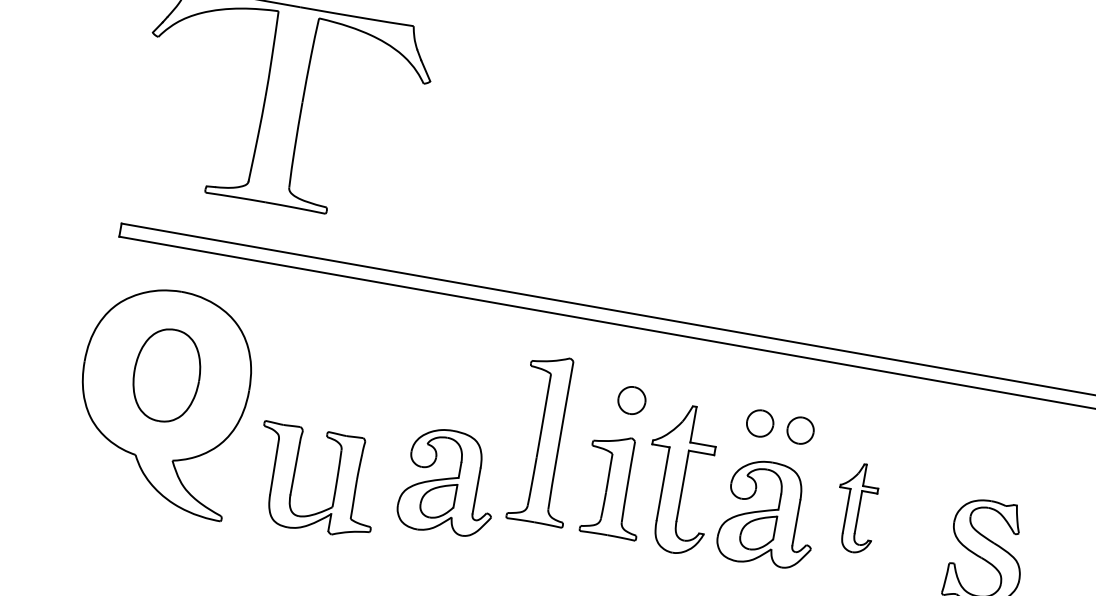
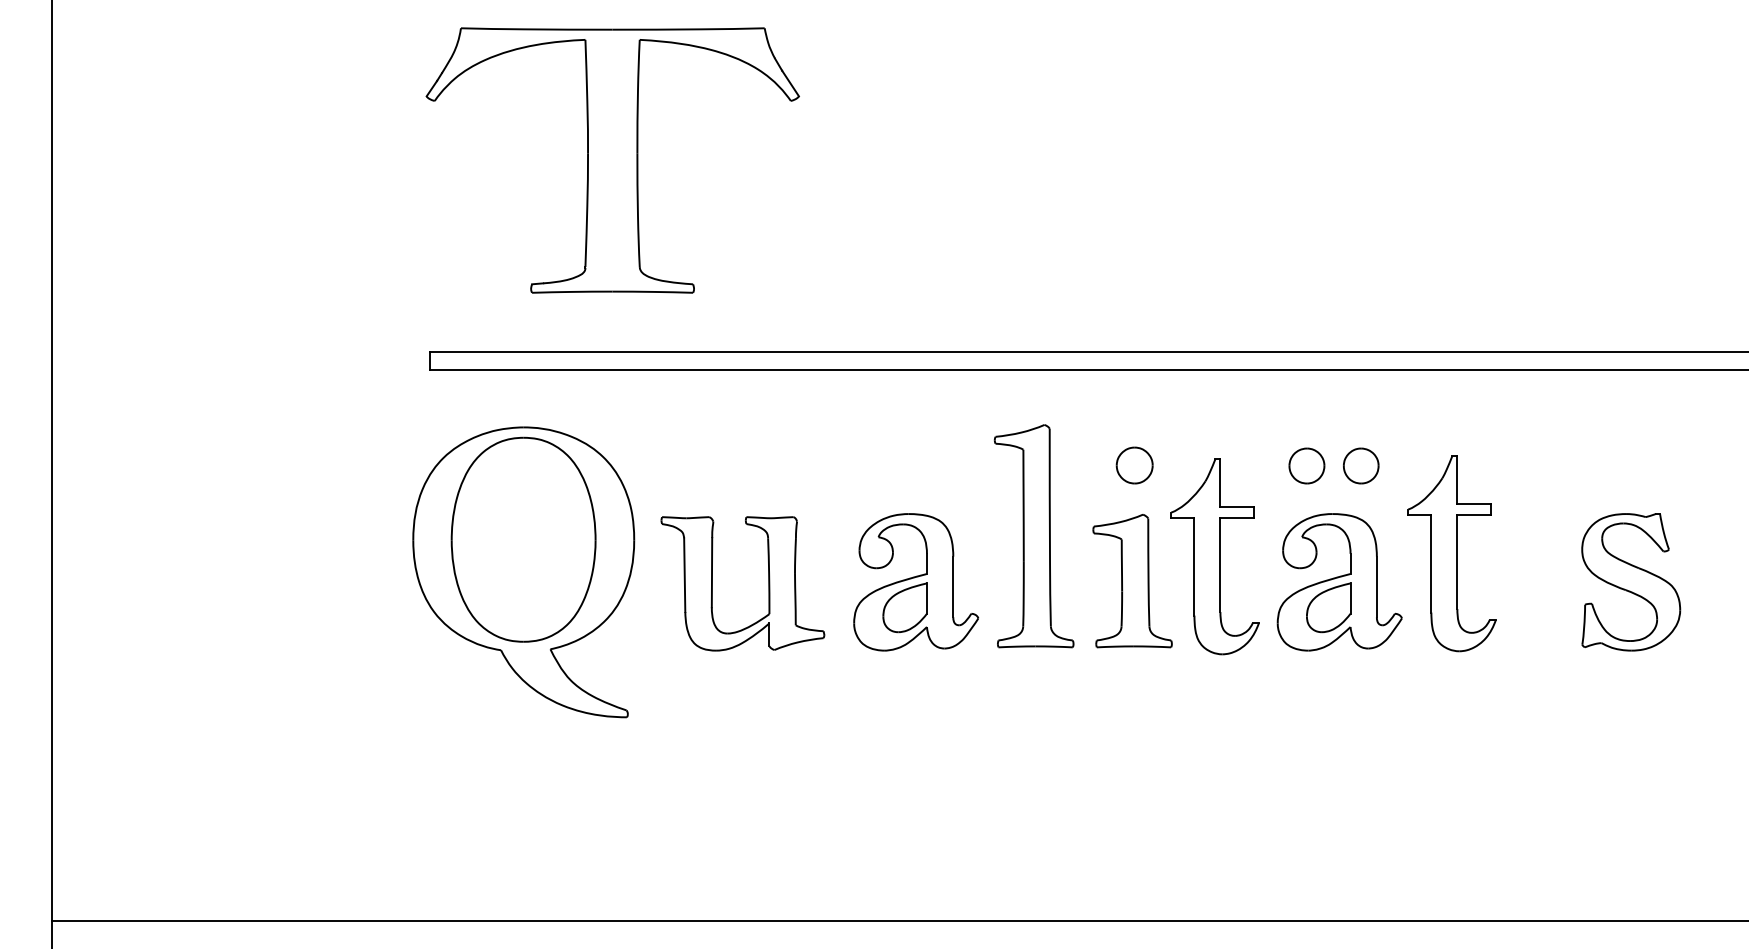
part: (166, 375) -> (523, 539), size x1.67
part: (449, 482) -> (916, 582), moved
part: (335, 484) -> (768, 583), moved
part: (856, 507) -> (1451, 553), size x1.67

